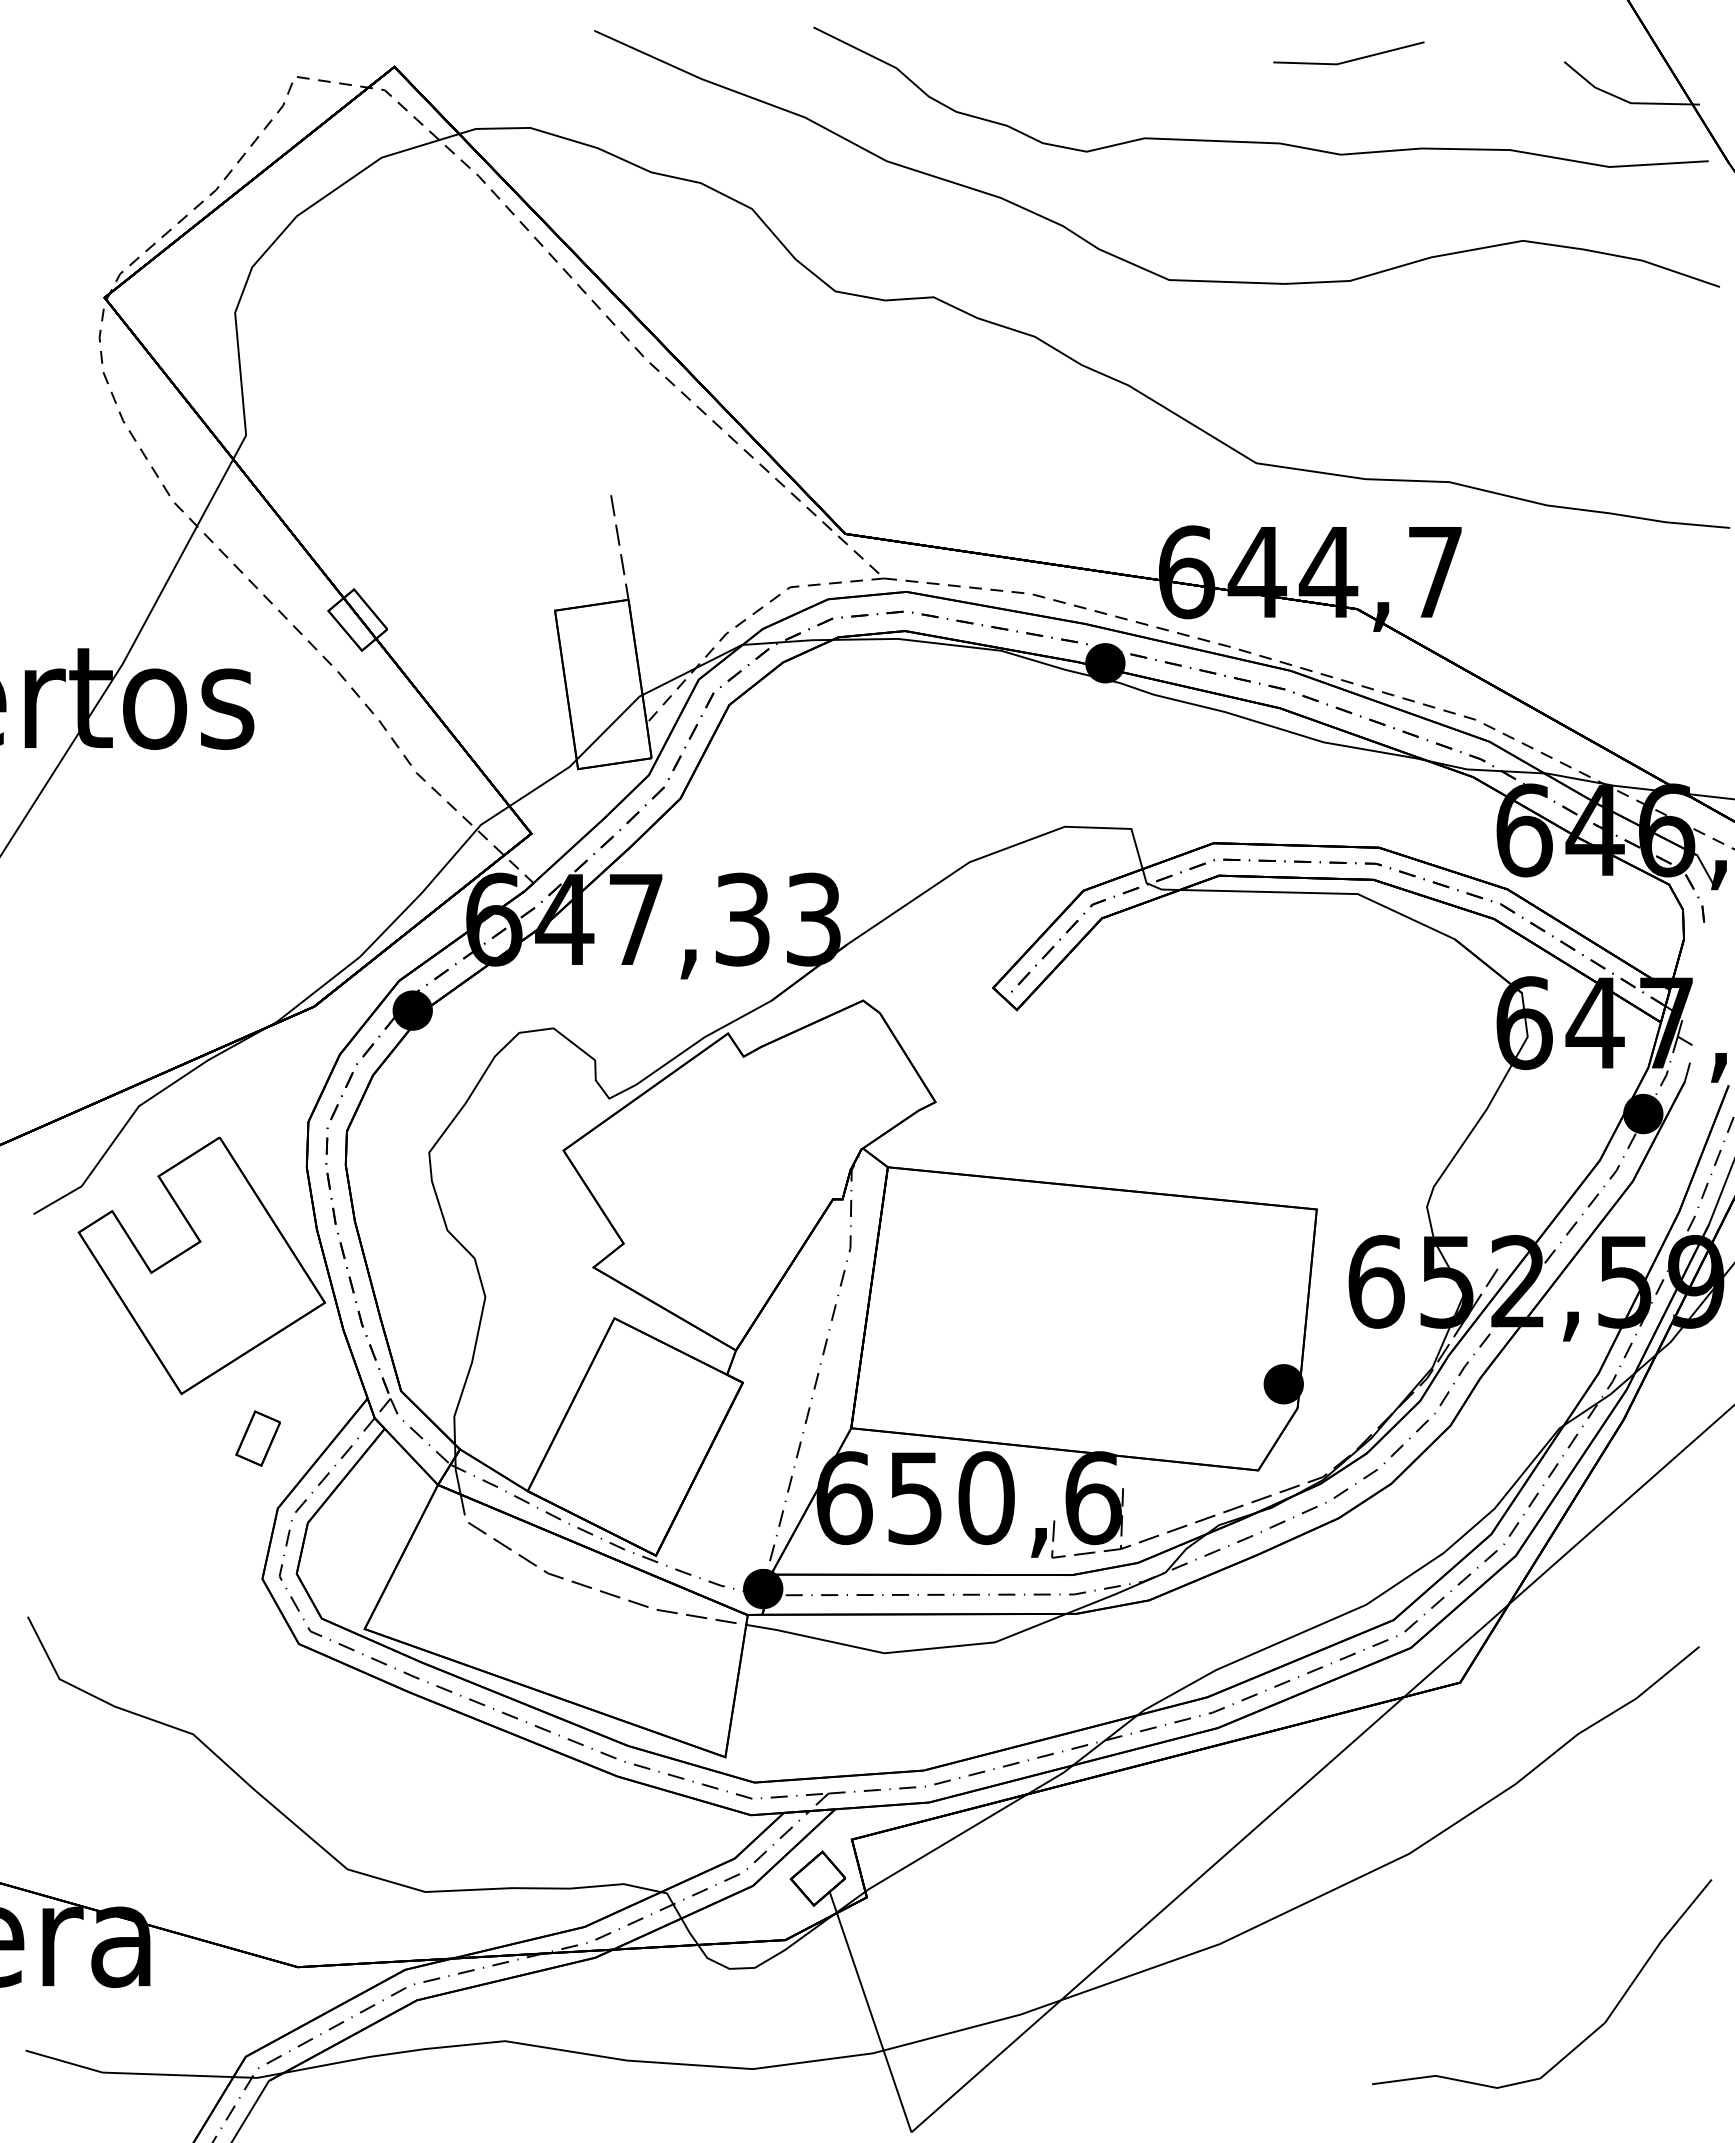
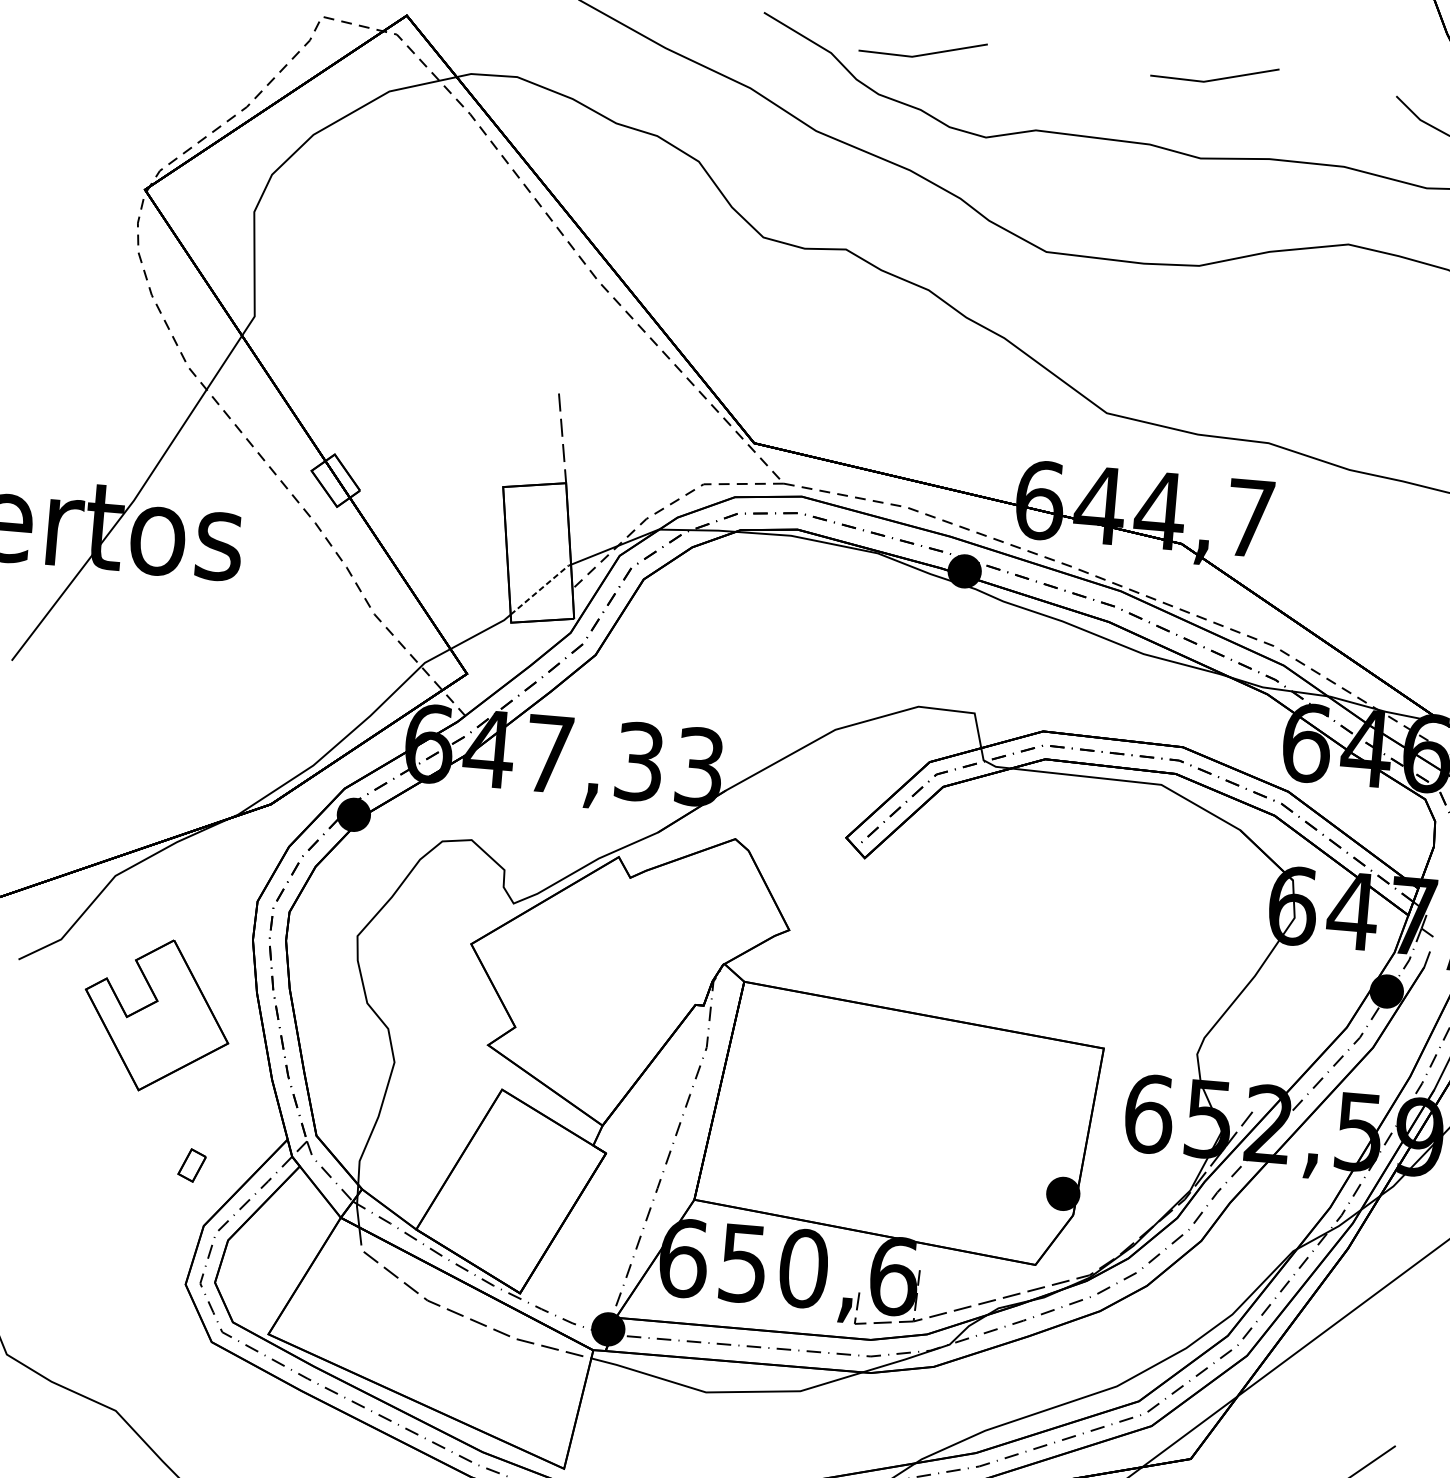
line: (1006, 59) -> (924, 53), added
line: (610, 726) -> (541, 588), solid -> dashed
part: (201, 1265) -> (156, 1015), size x0.7
part: (257, 1438) -> (191, 1165), size x0.7

